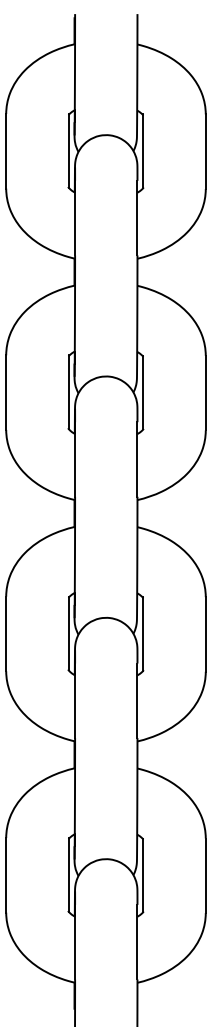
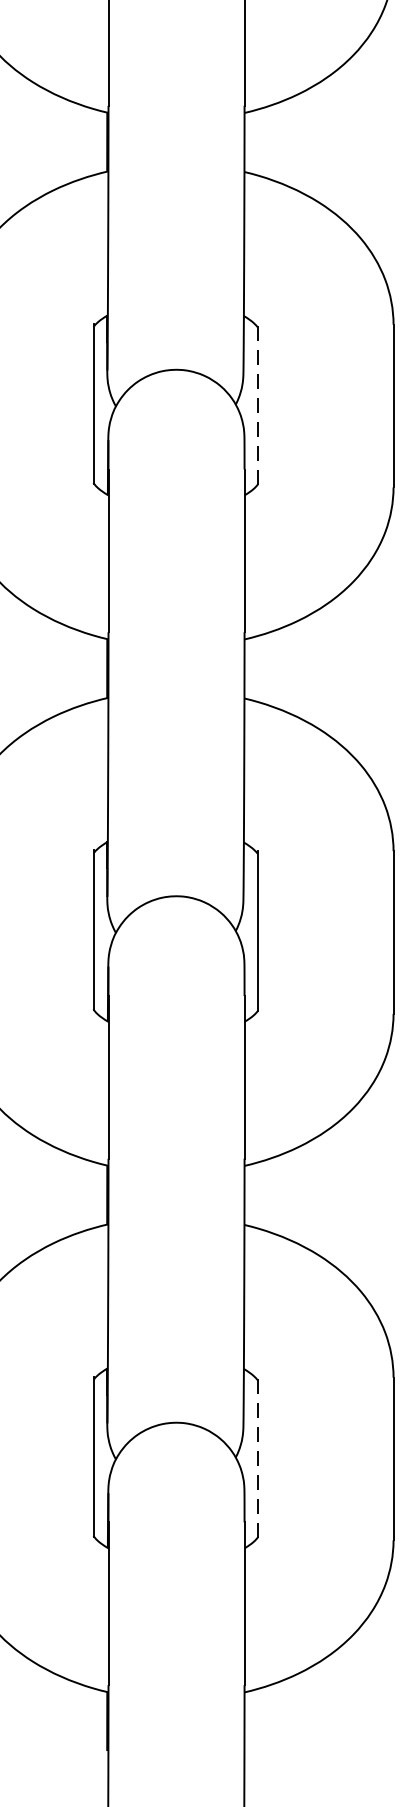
line: (143, 392) -> (257, 404), solid -> dashed
line: (143, 875) -> (257, 1458), solid -> dashed

